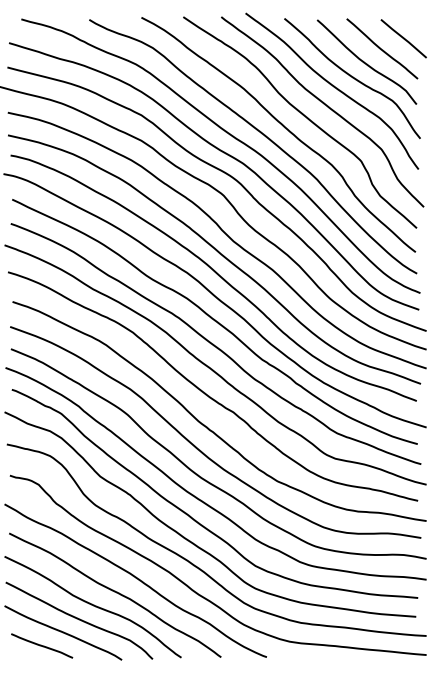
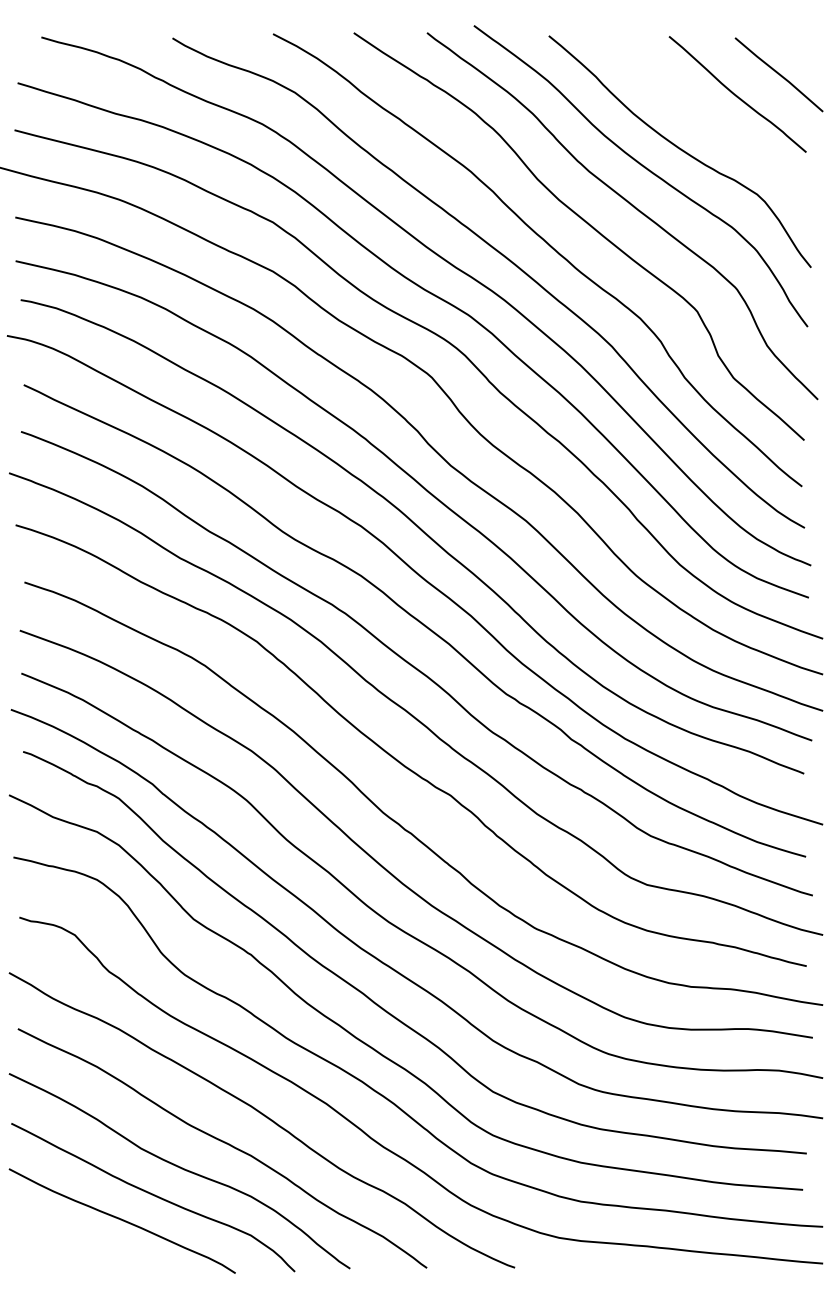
curve: (365, 62) -> (705, 120), removed
line: (42, 645) -> (82, 1245), removed

